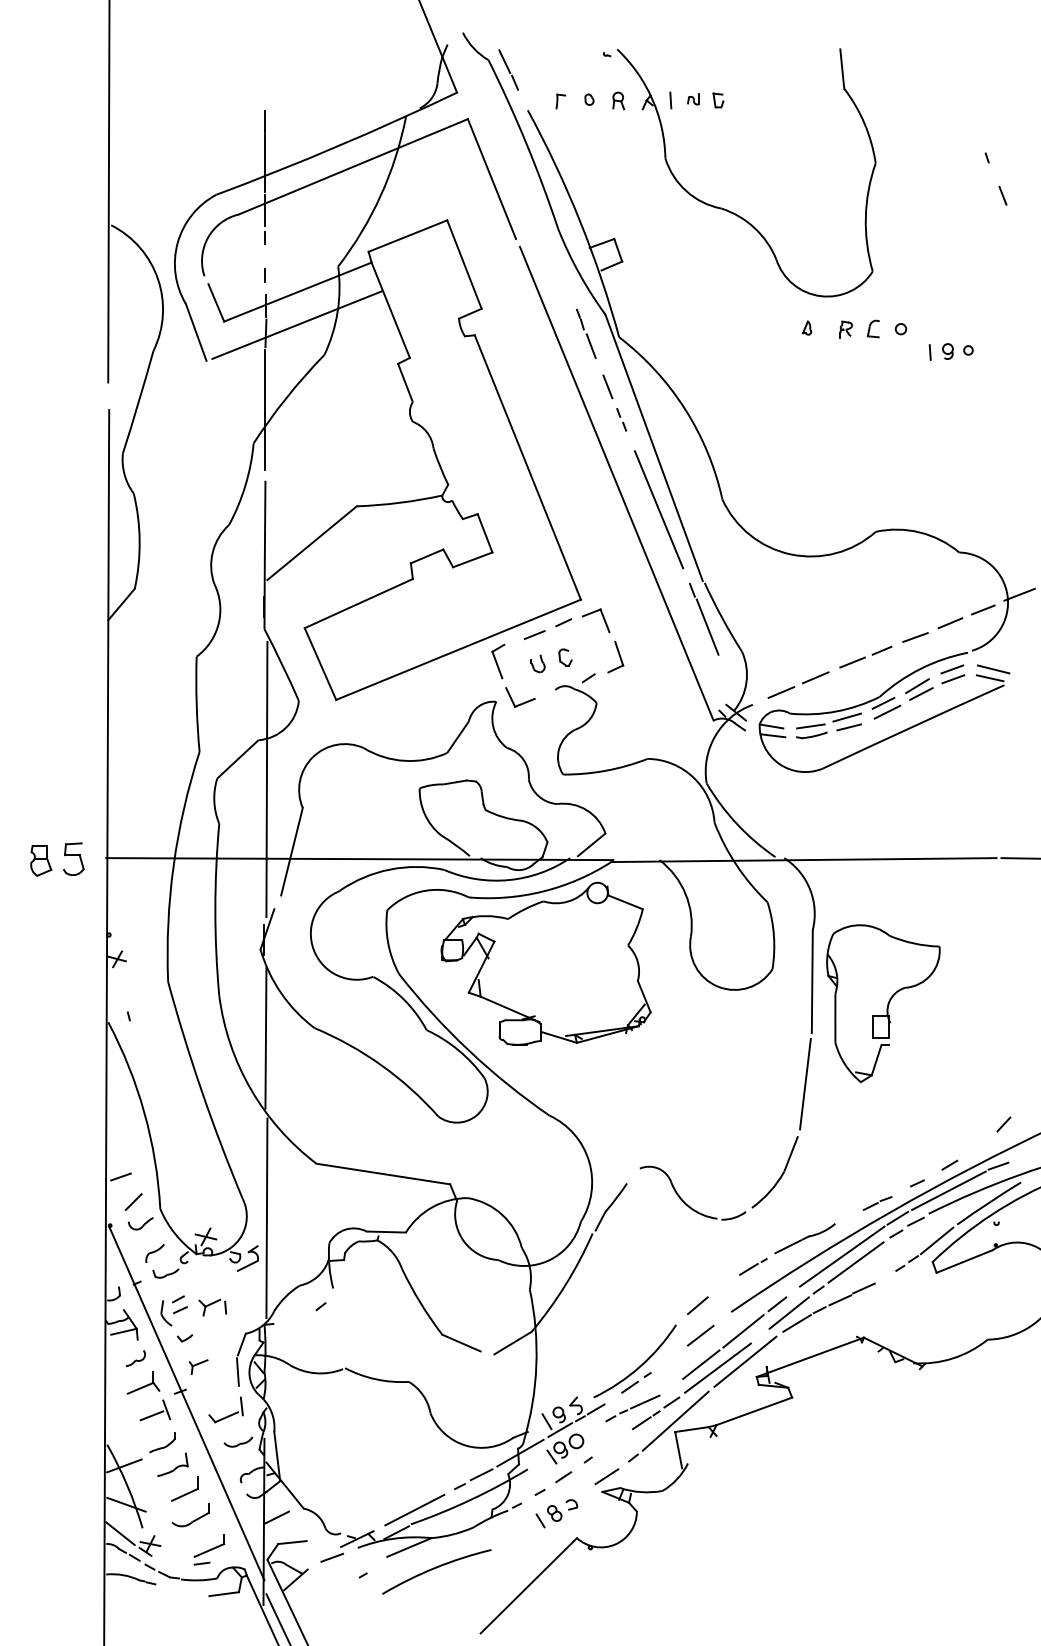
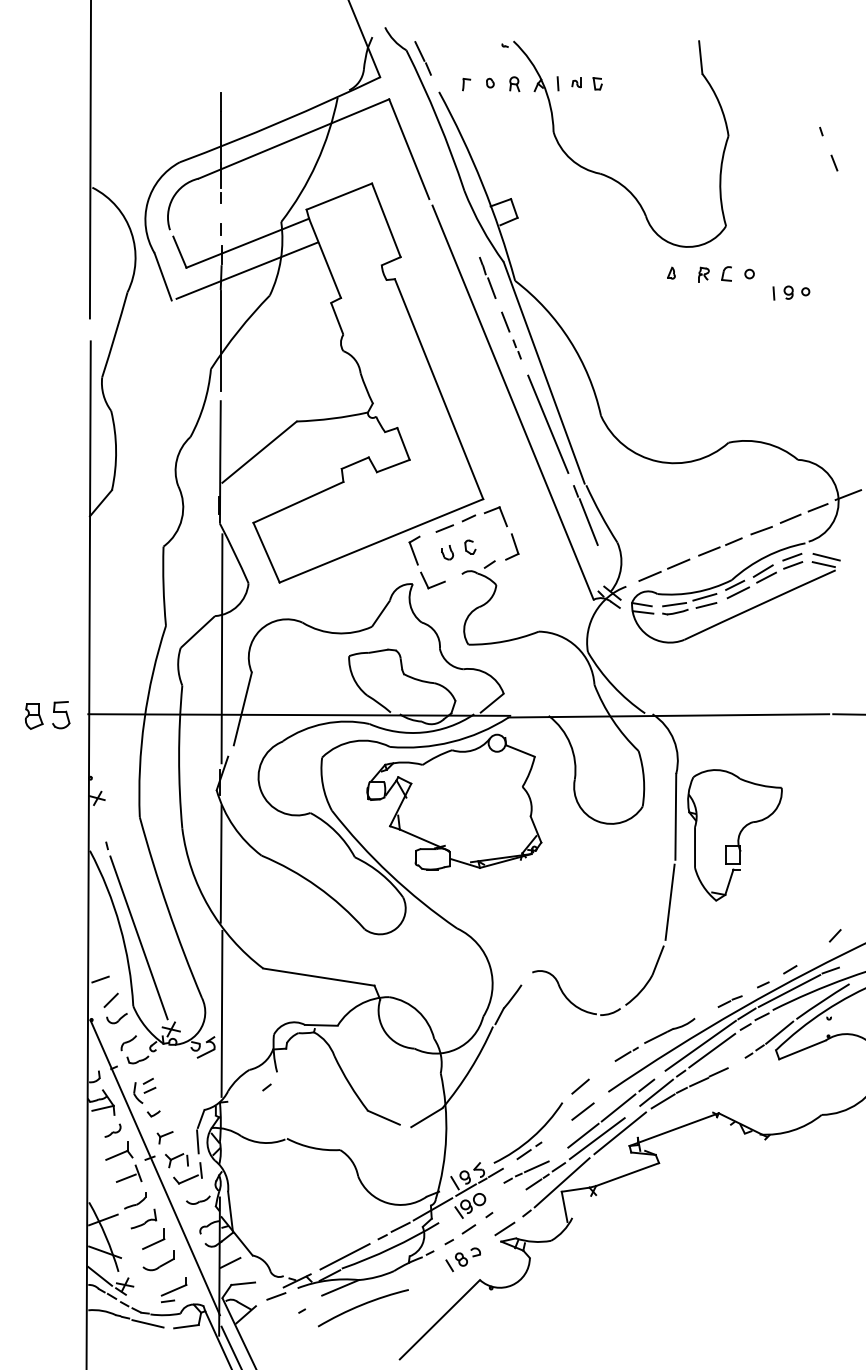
line: (166, 1126) -> (138, 937), added
part: (212, 1307) -> (176, 1160), moved
line: (177, 1590) -> (147, 1323), added

